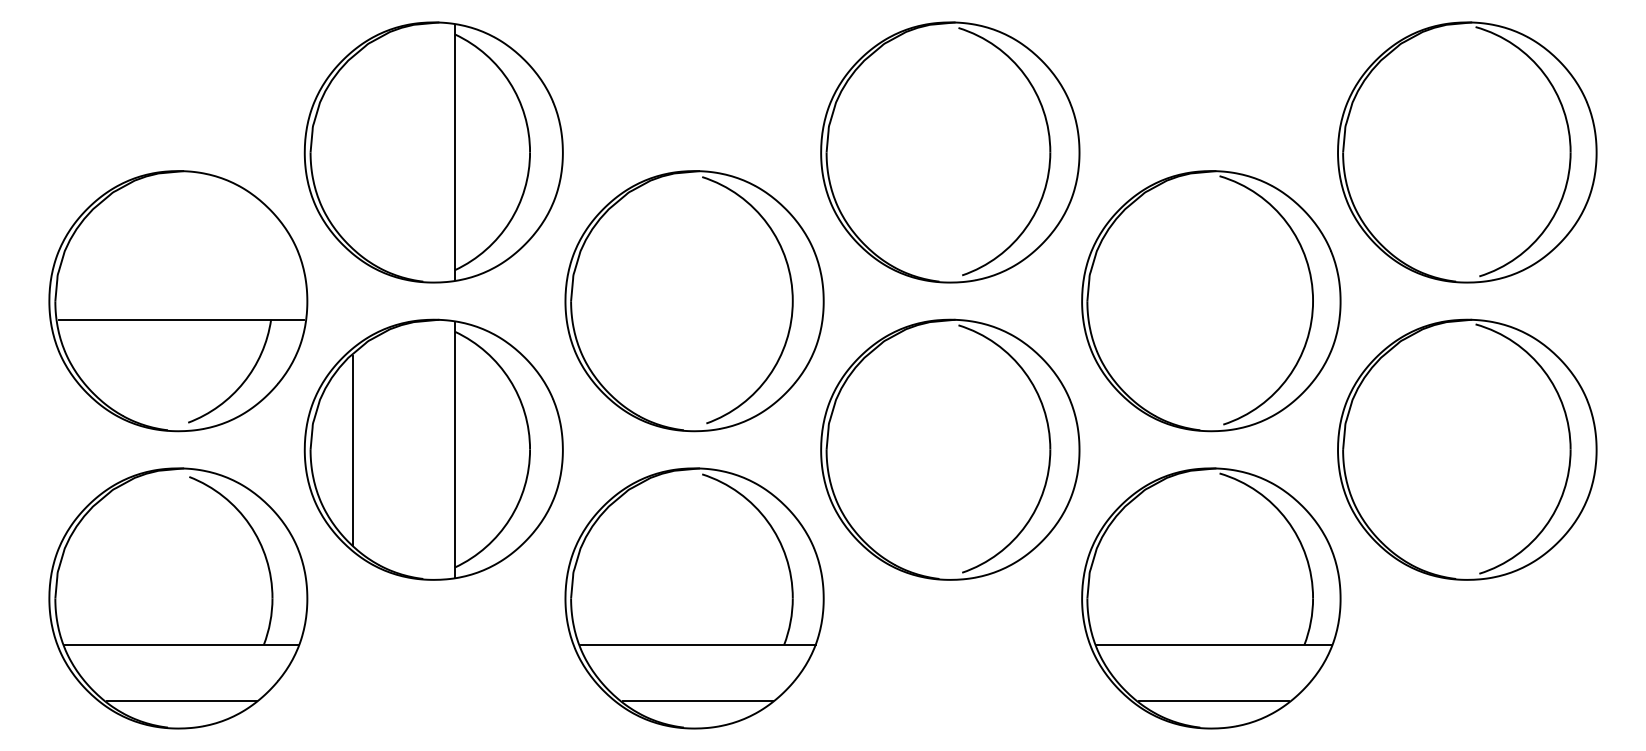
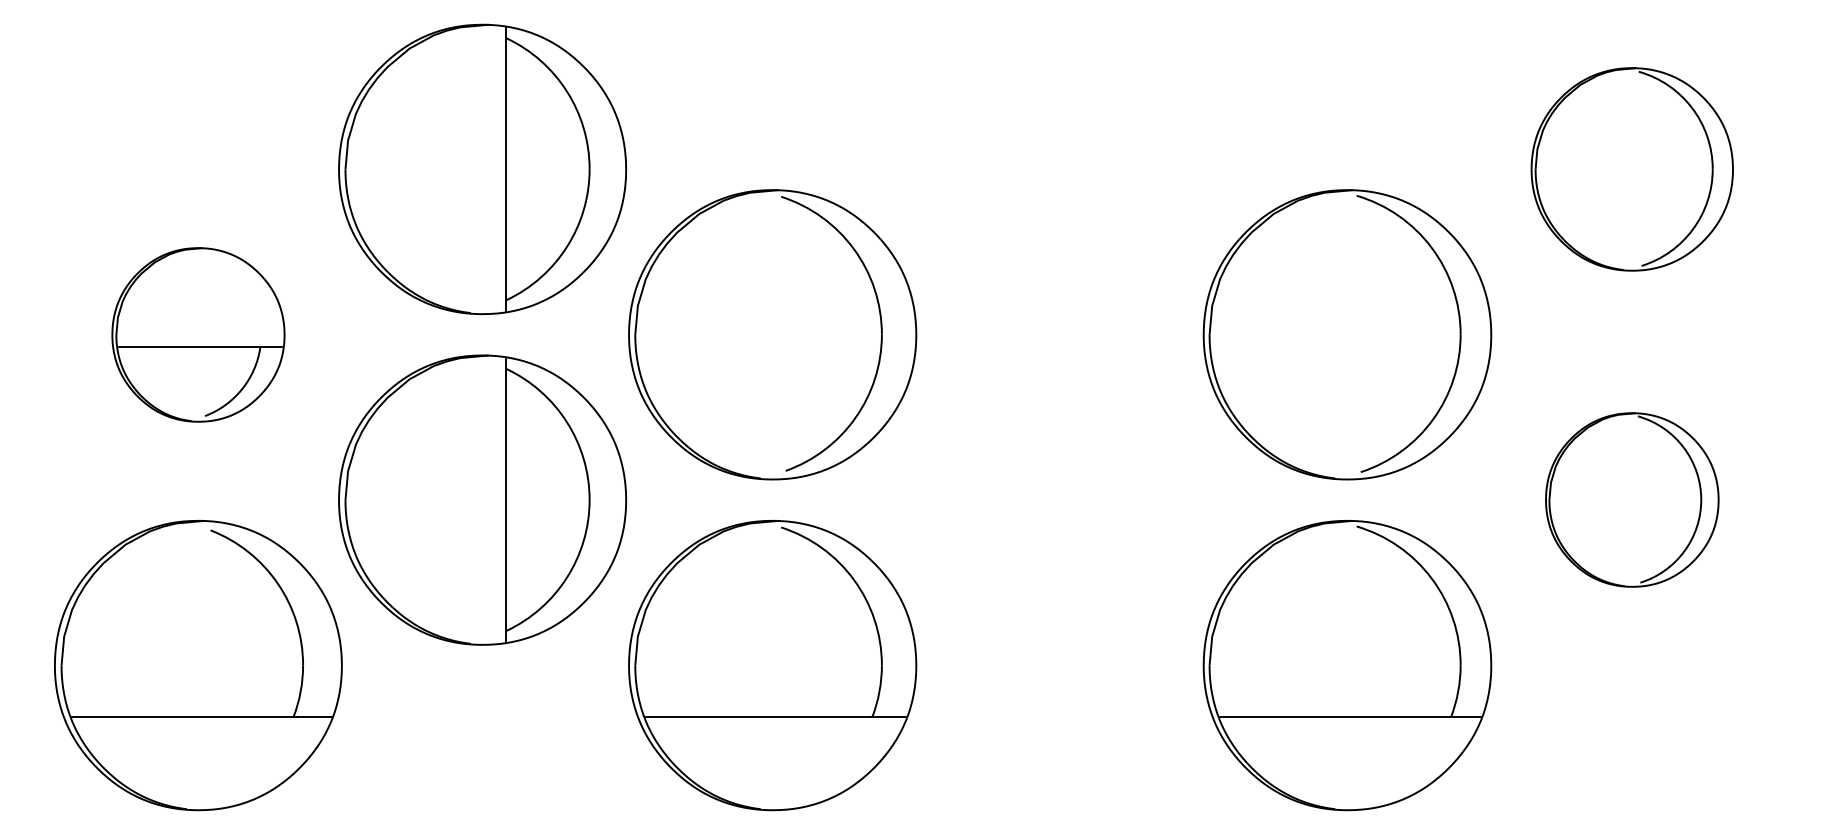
part: (950, 152) -> (1057, 169), removed
part: (1467, 152) -> (1632, 169), size x0.7
part: (178, 301) -> (198, 335), size x0.6
line: (352, 449) -> (392, 499), removed
part: (950, 449) -> (1057, 499), removed
part: (1467, 449) -> (1632, 499), size x0.6
line: (181, 700) -> (201, 779), removed
line: (697, 700) -> (775, 779), removed
line: (1214, 700) -> (1351, 779), removed

